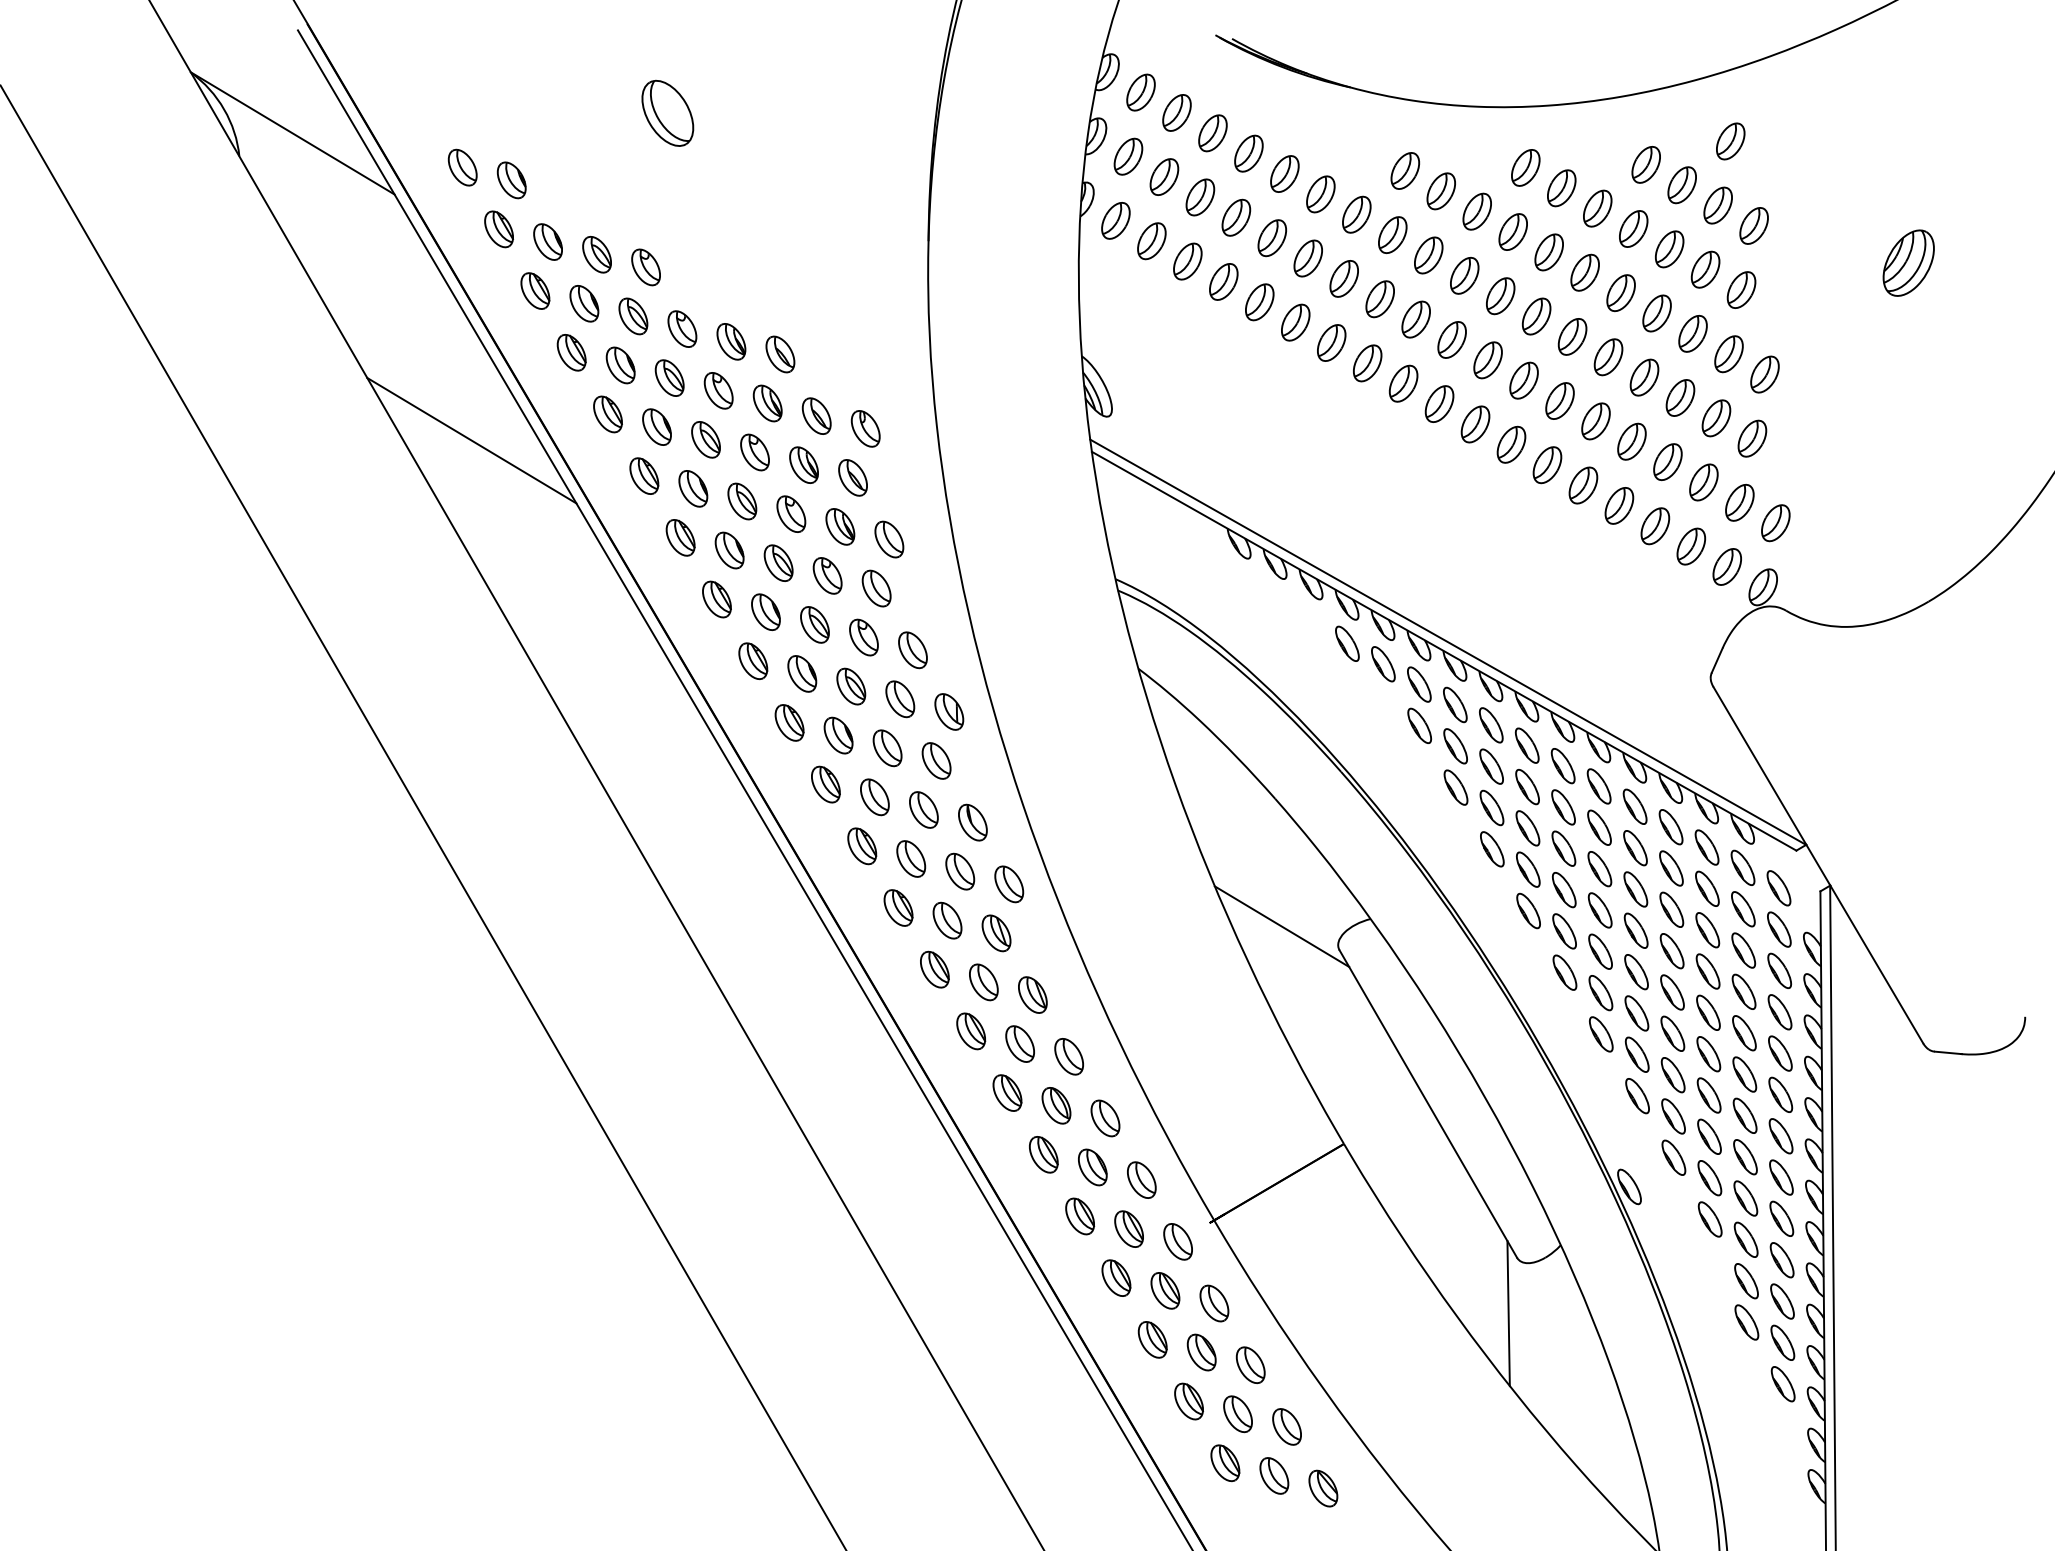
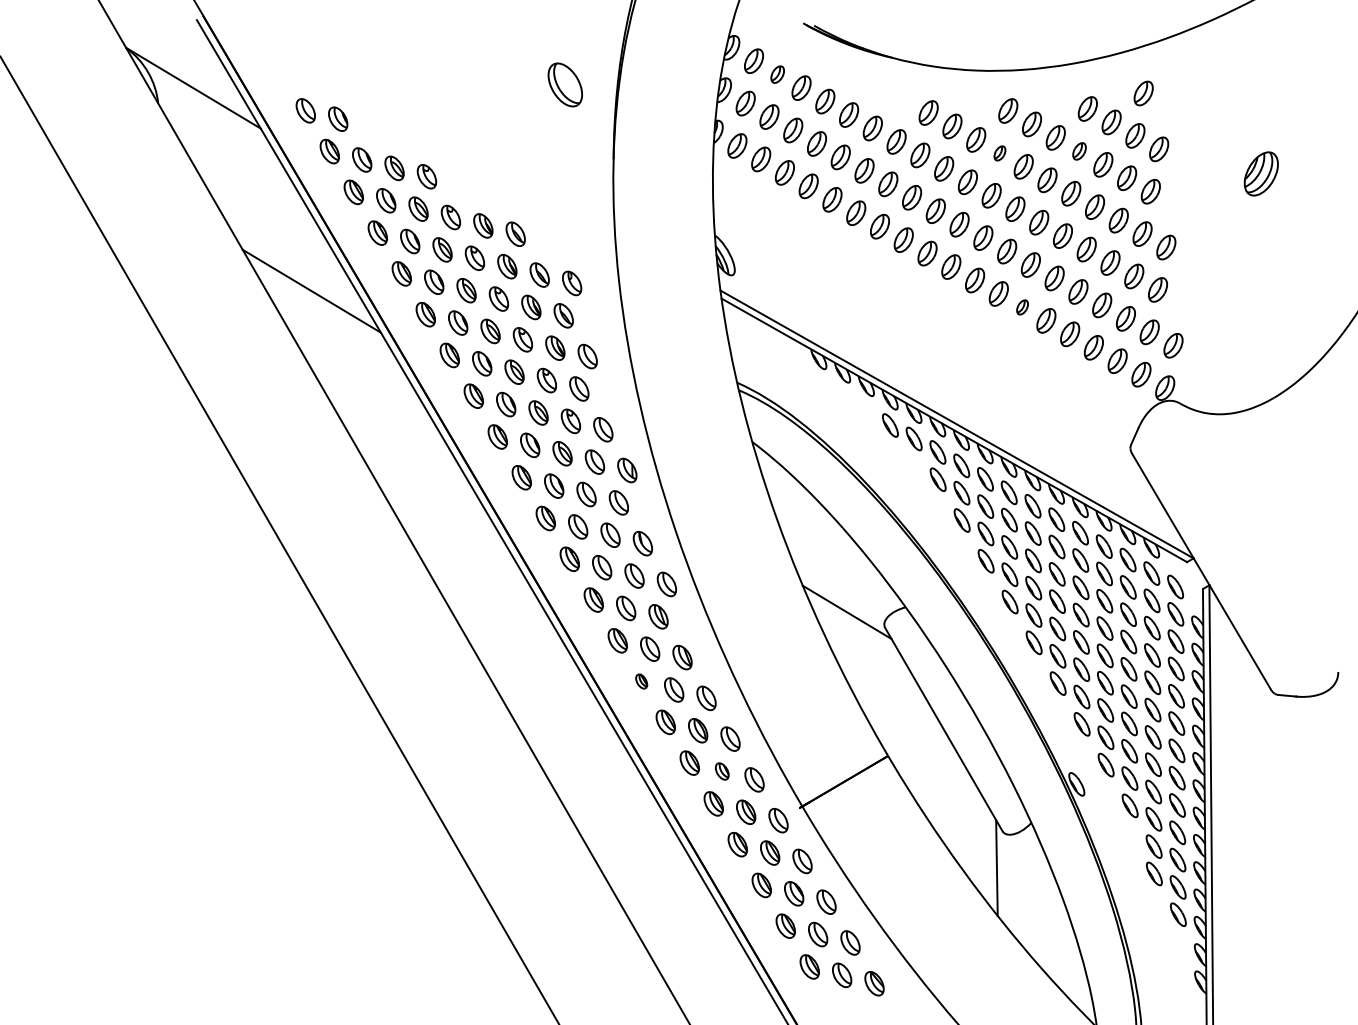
part: (666, 112) -> (564, 84), moved
part: (1176, 112) -> (777, 74), size x0.7
part: (1633, 229) -> (1079, 151), size x0.7
part: (1512, 232) -> (999, 153), size x0.6
part: (1547, 465) -> (1022, 307), size x0.6
part: (970, 1031) -> (641, 681), size x0.6
part: (1093, 1167) -> (722, 771), size x0.7

